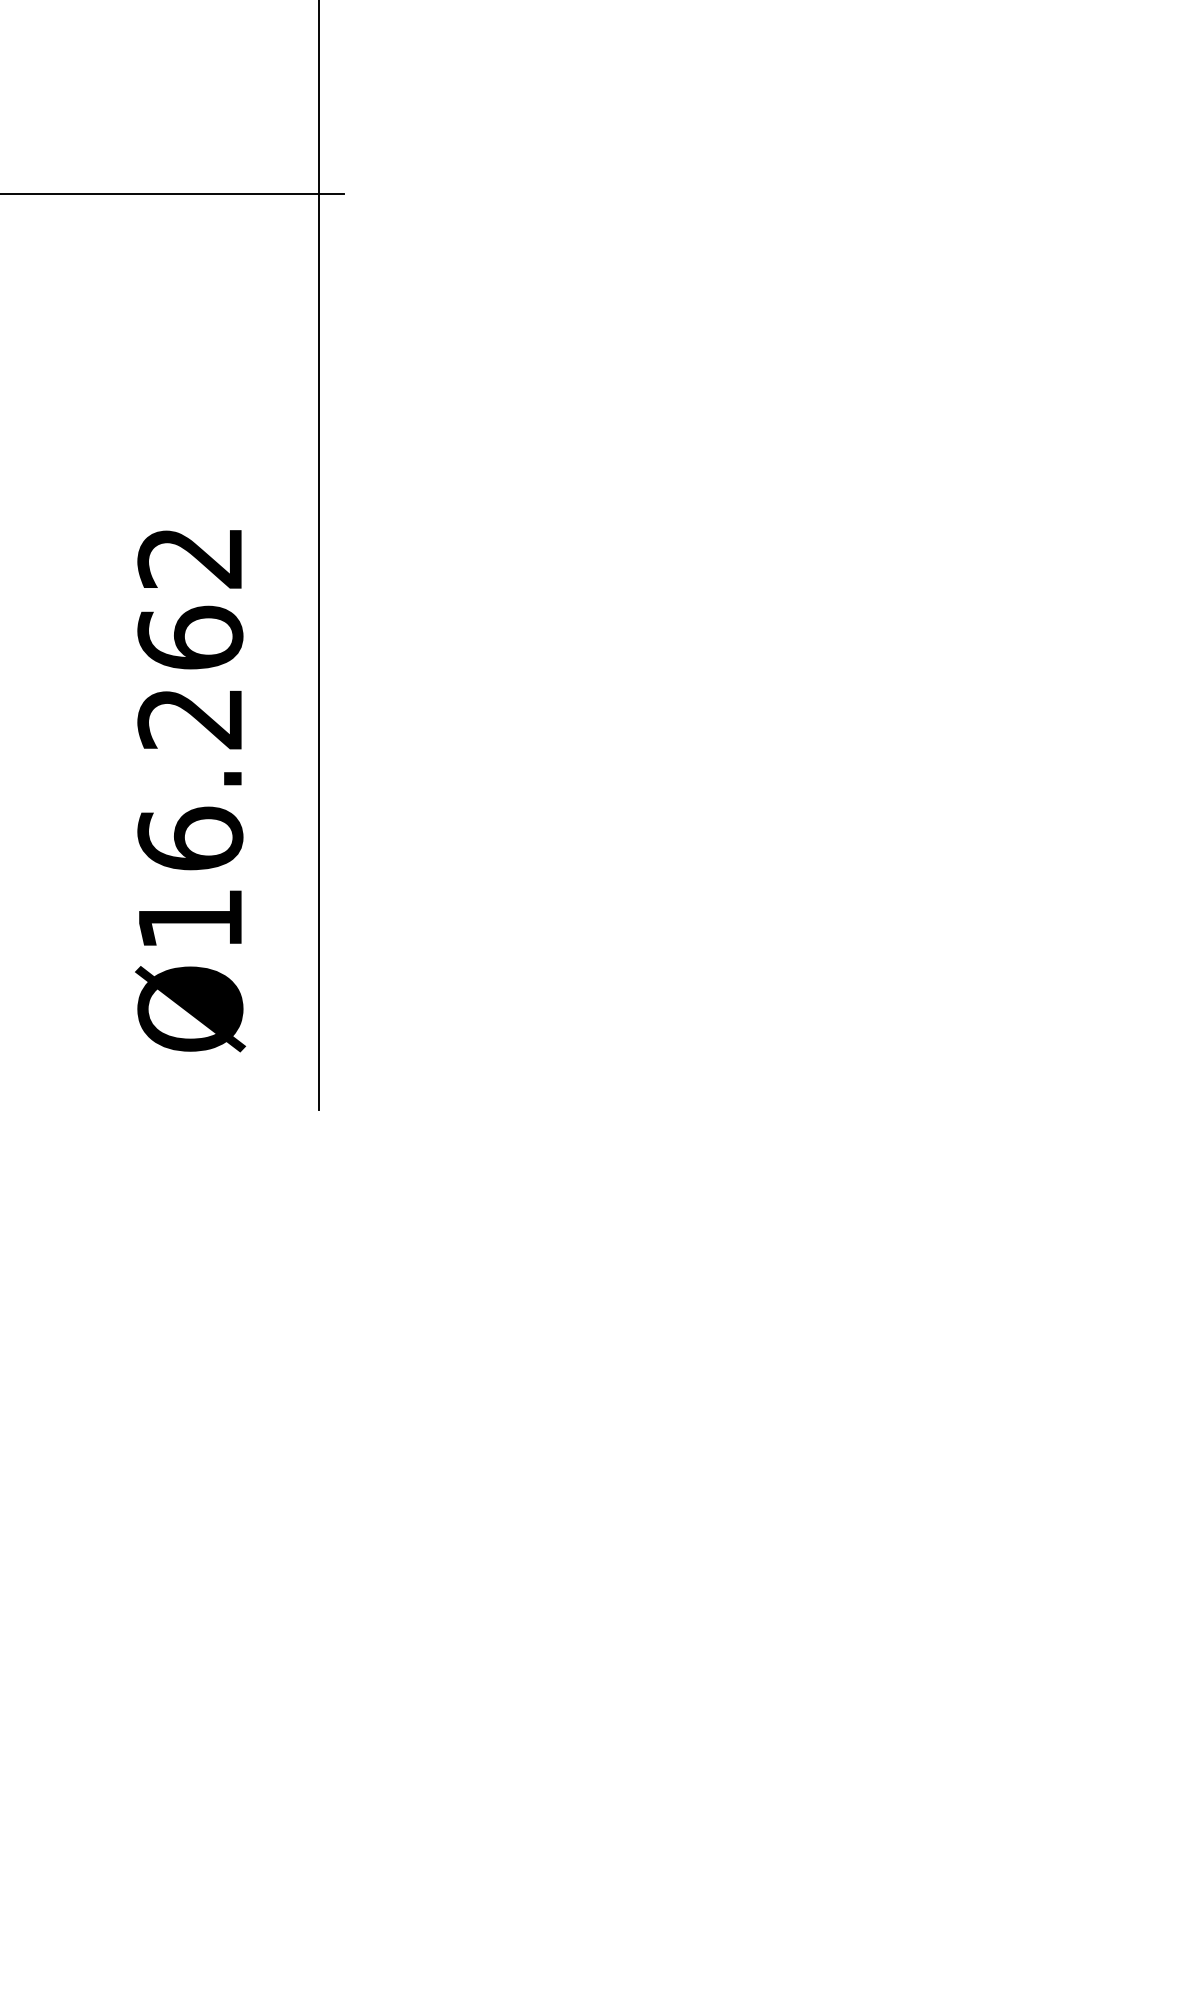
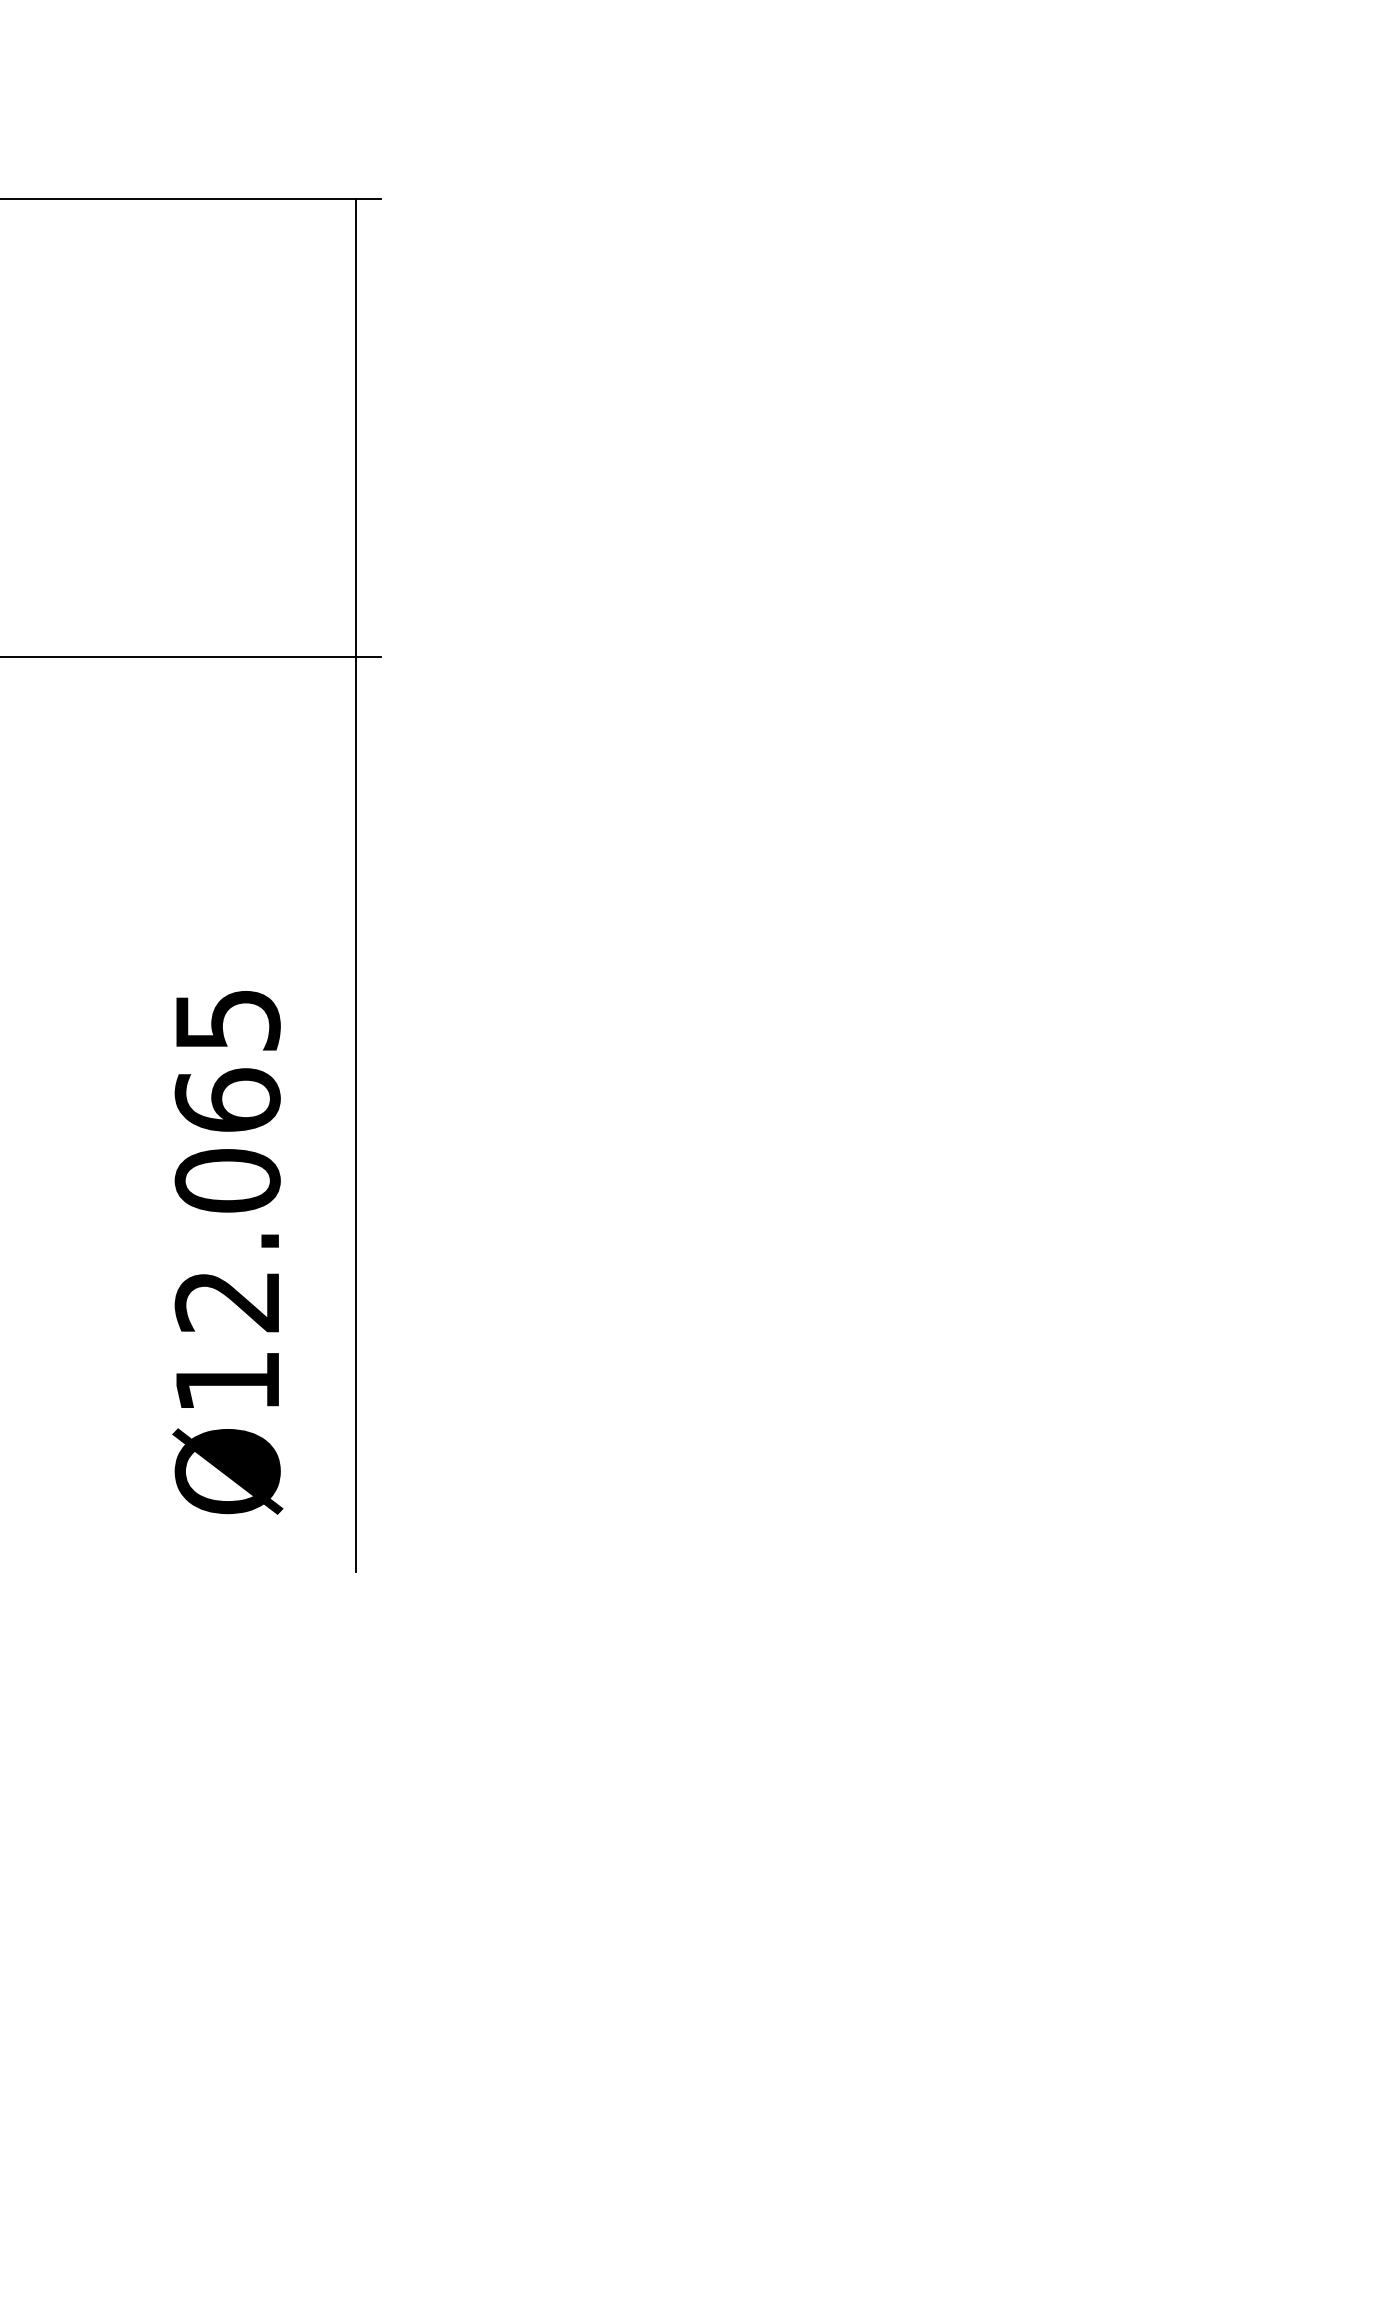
text: (190, 699) -> (227, 1161), Ø16.262 -> Ø12.065

